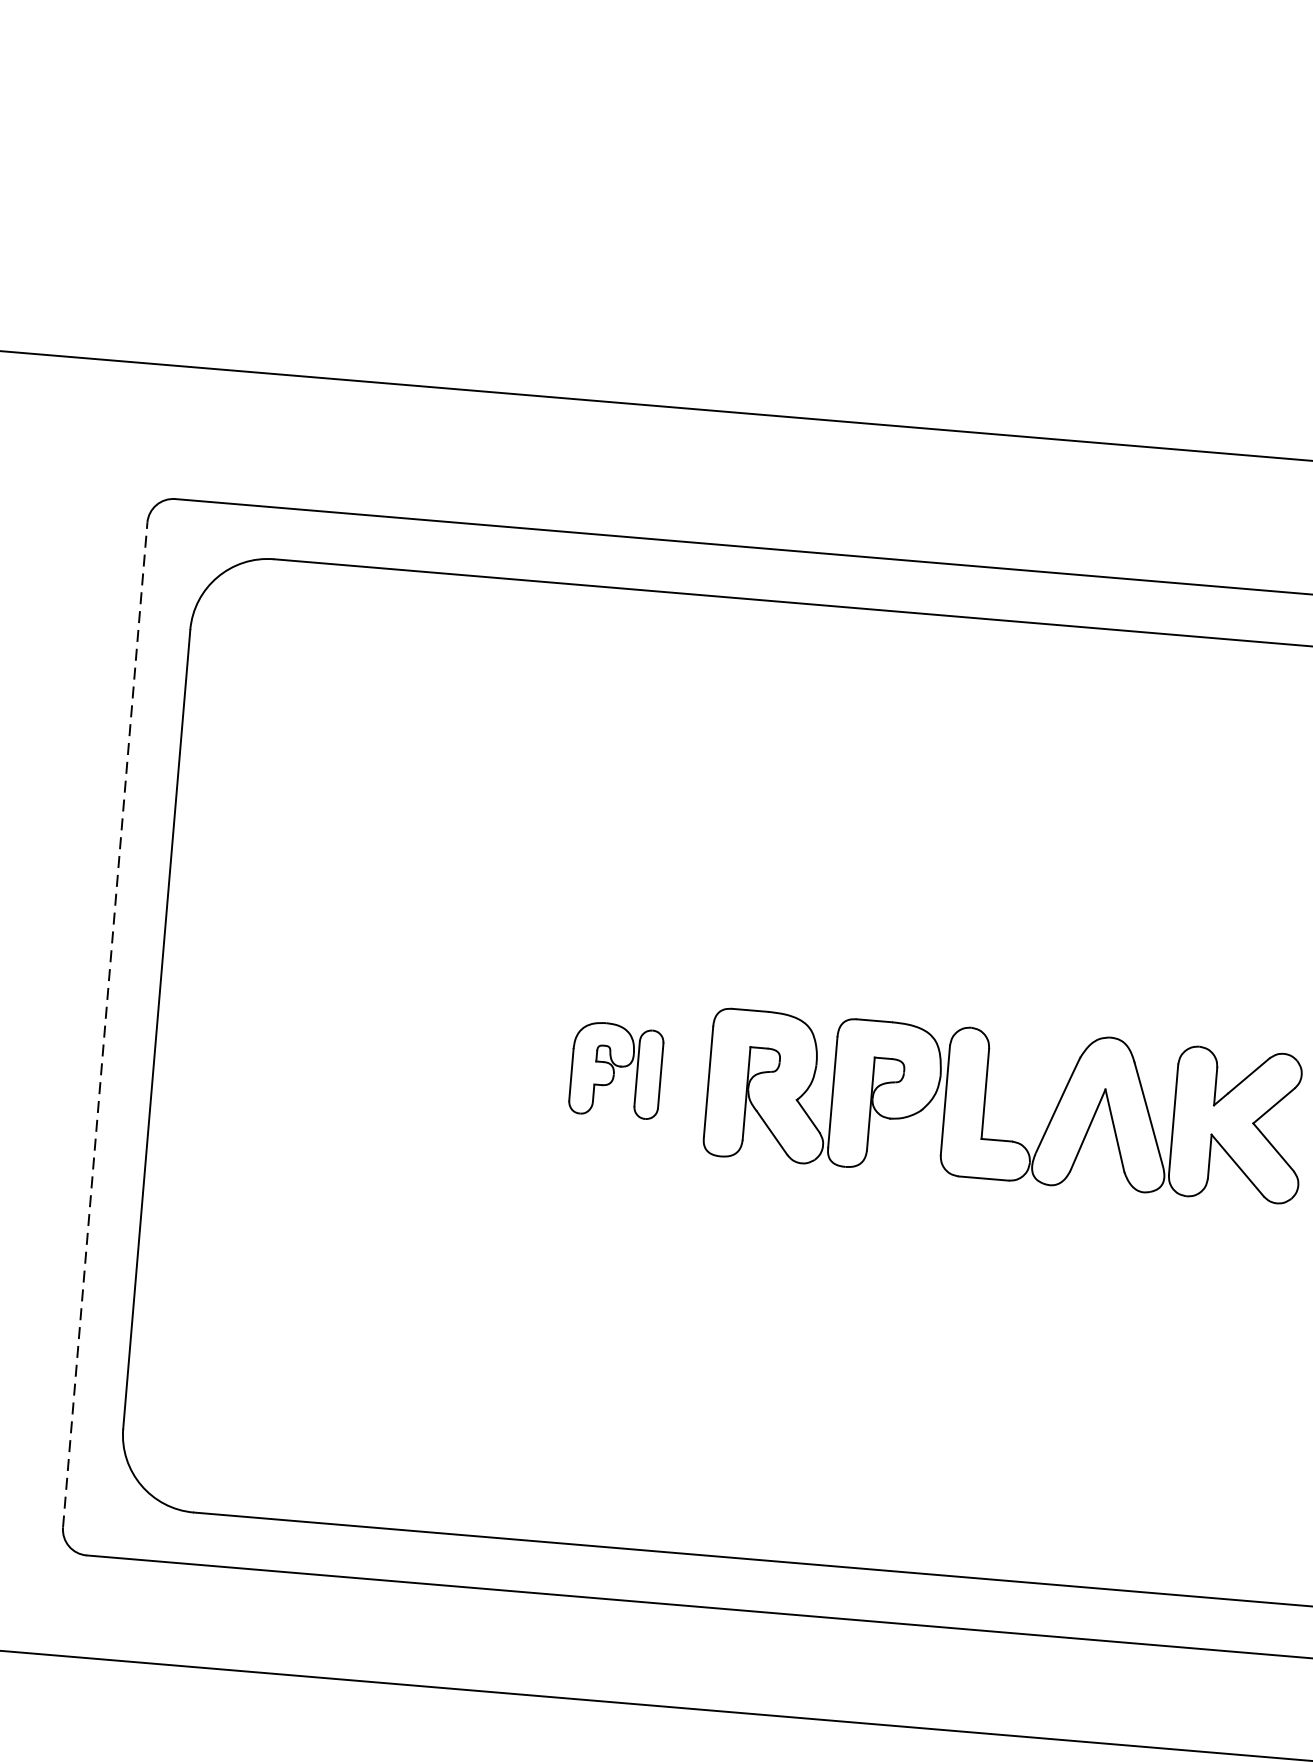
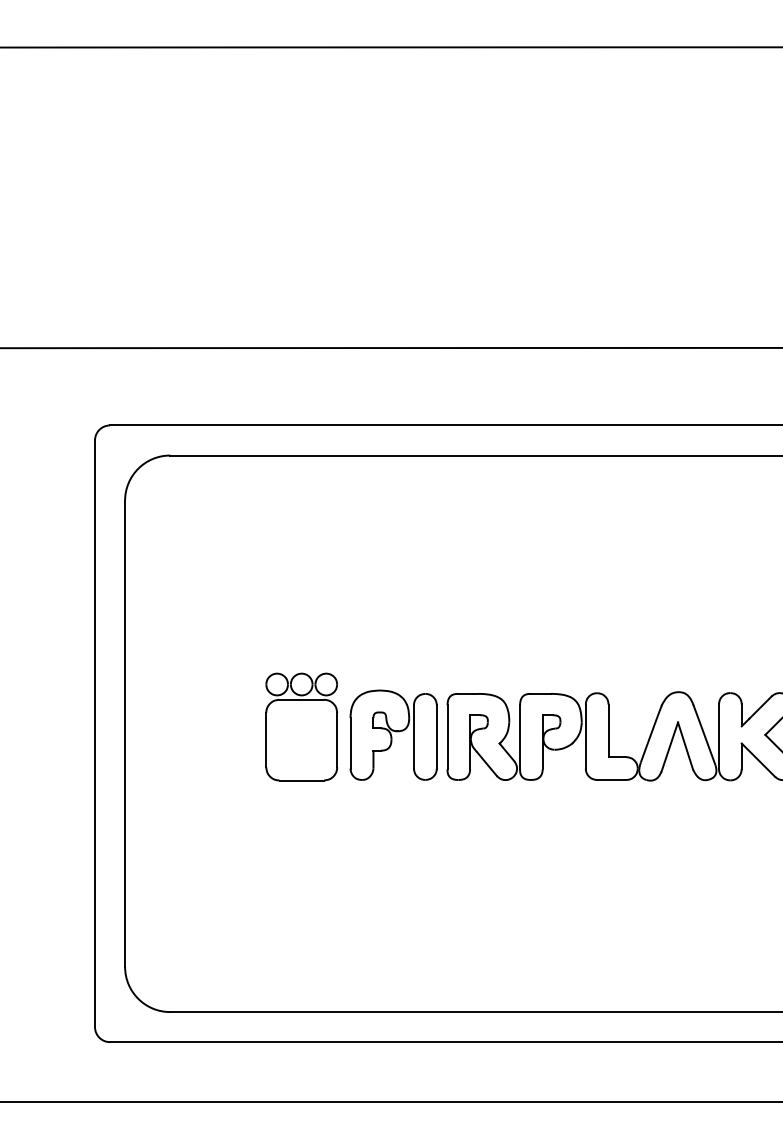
line: (106, 1024) -> (95, 733), dashed -> solid
part: (459, 1042) -> (301, 726), added
part: (616, 1069) -> (393, 734), size x1.67

